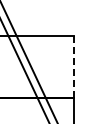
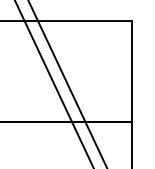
line: (73, 67) -> (130, 72), dashed -> solid

